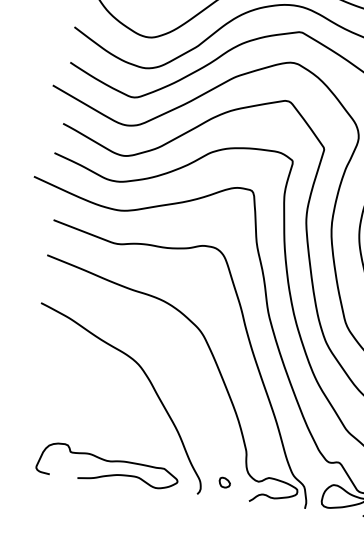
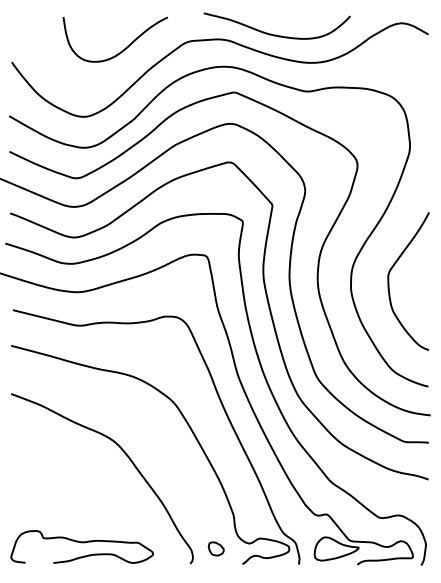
curve: (107, 462) -> (81, 543), moved
part: (224, 482) -> (215, 548), size x1.4

